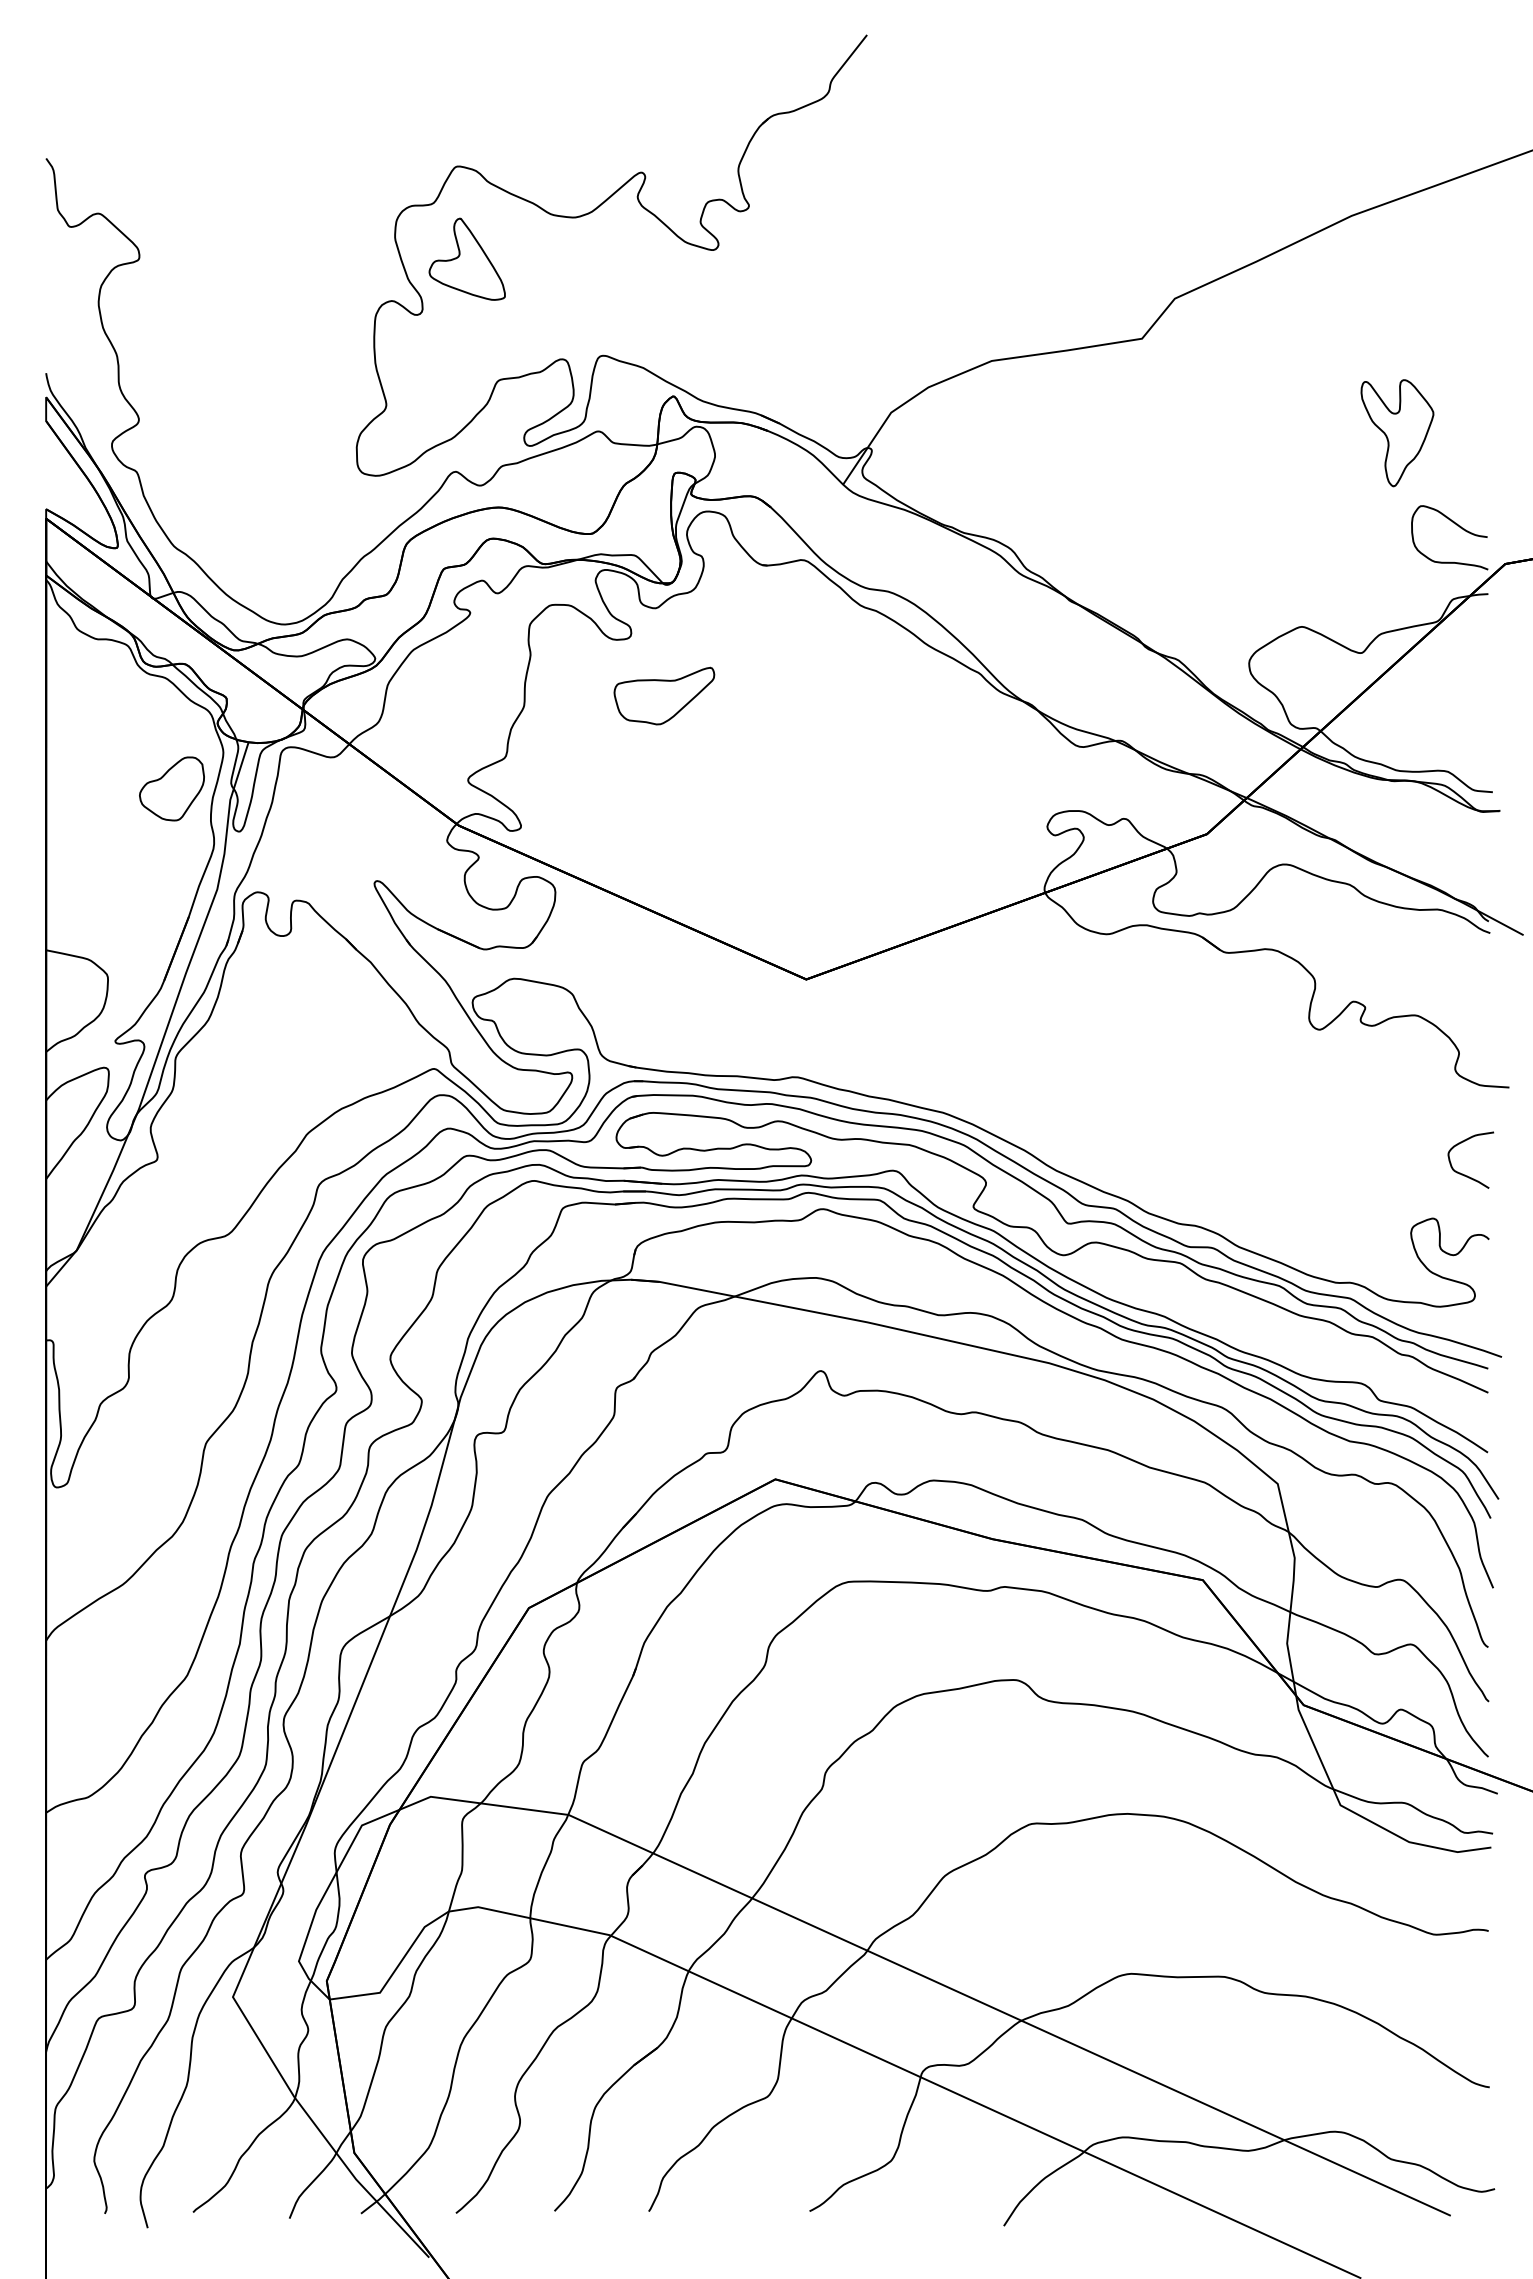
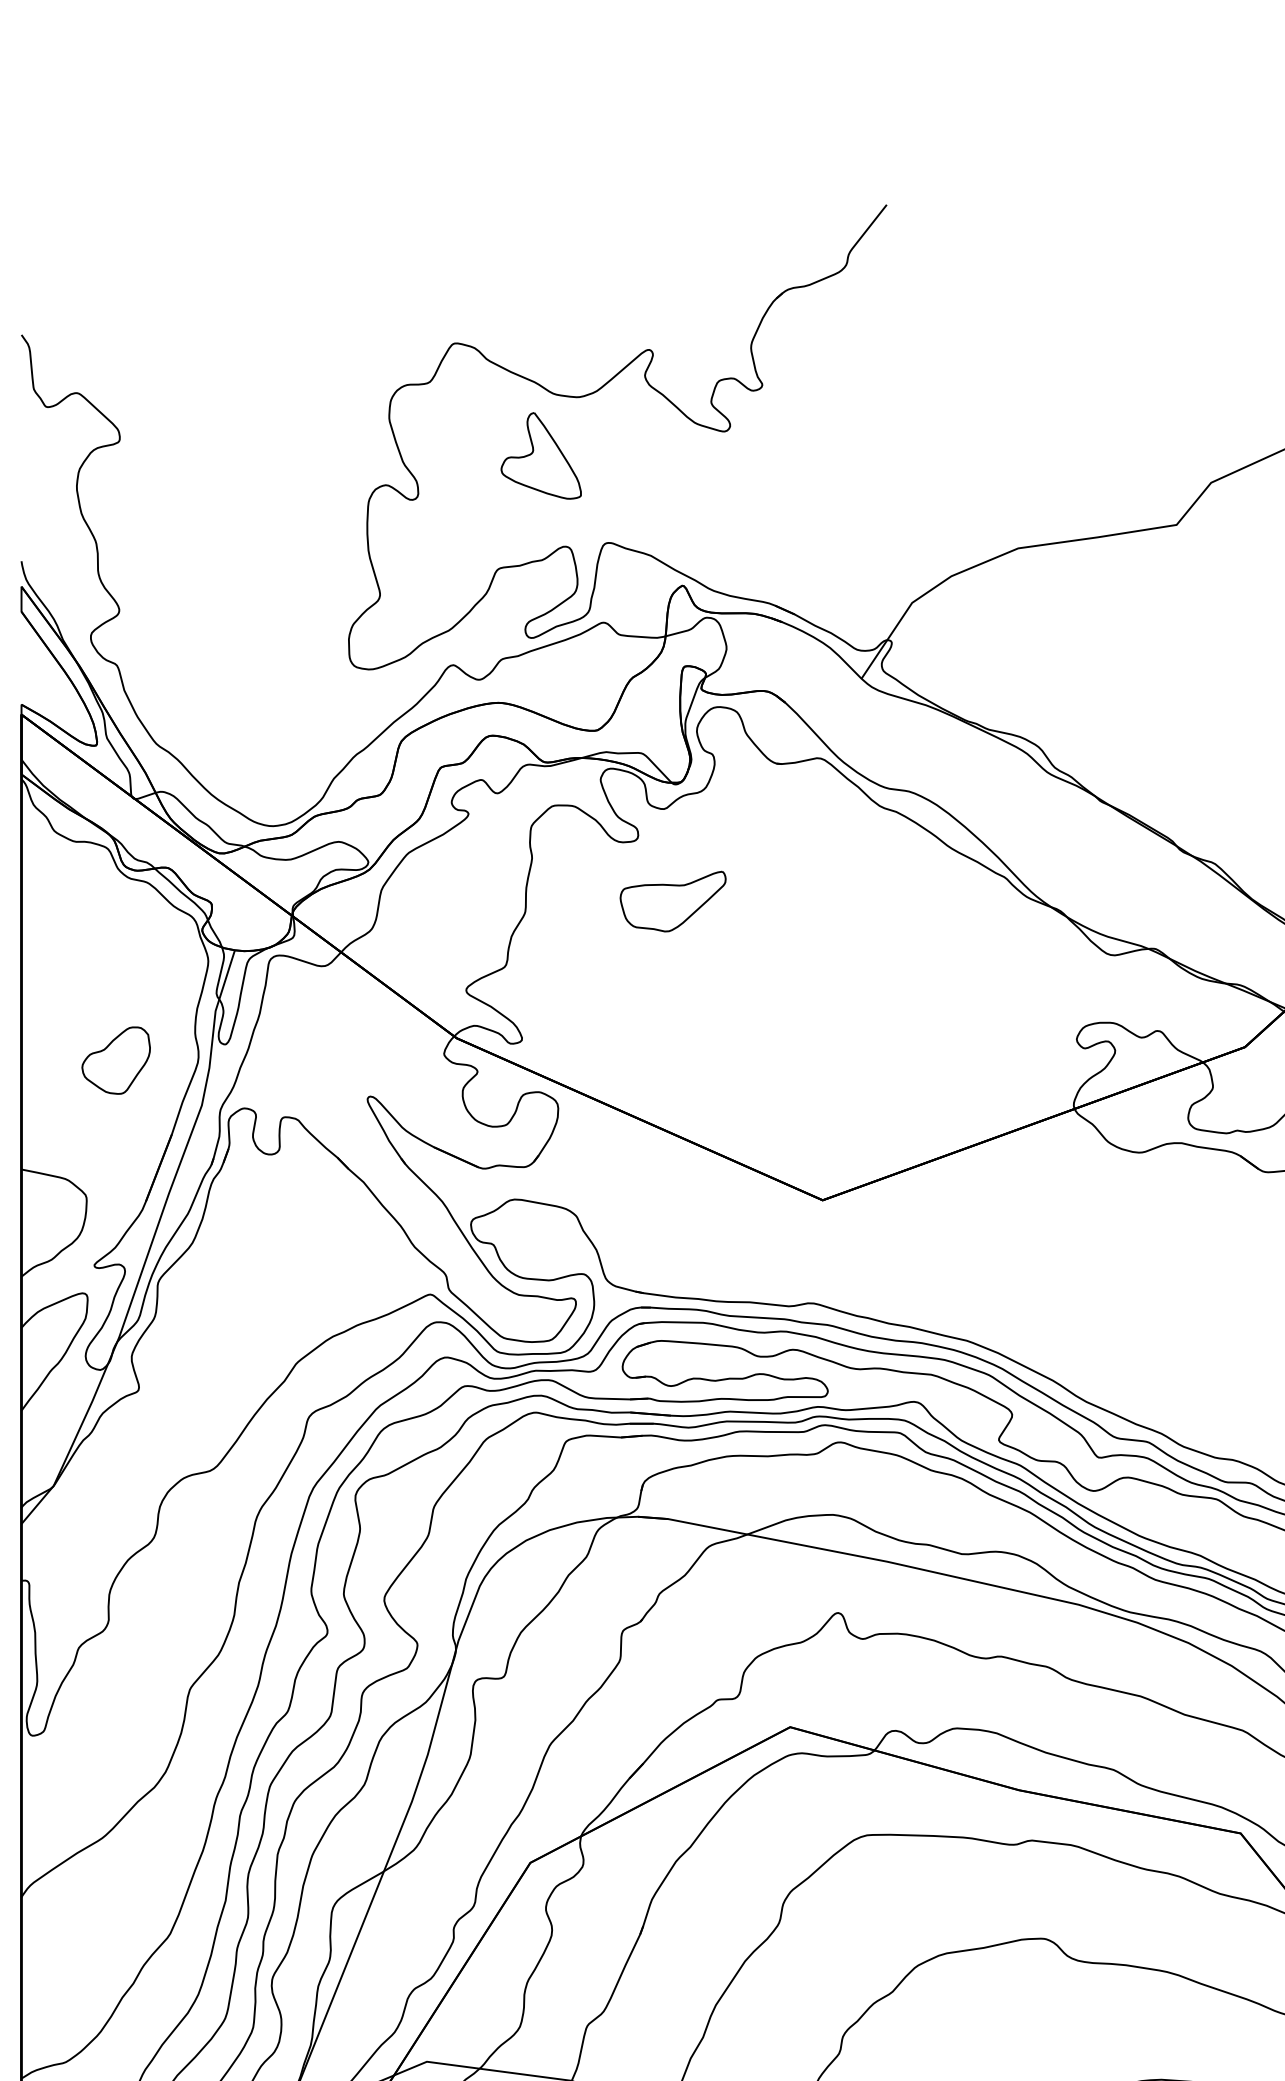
part: (466, 258) -> (540, 455), moved
part: (171, 788) -> (115, 1060), moved

